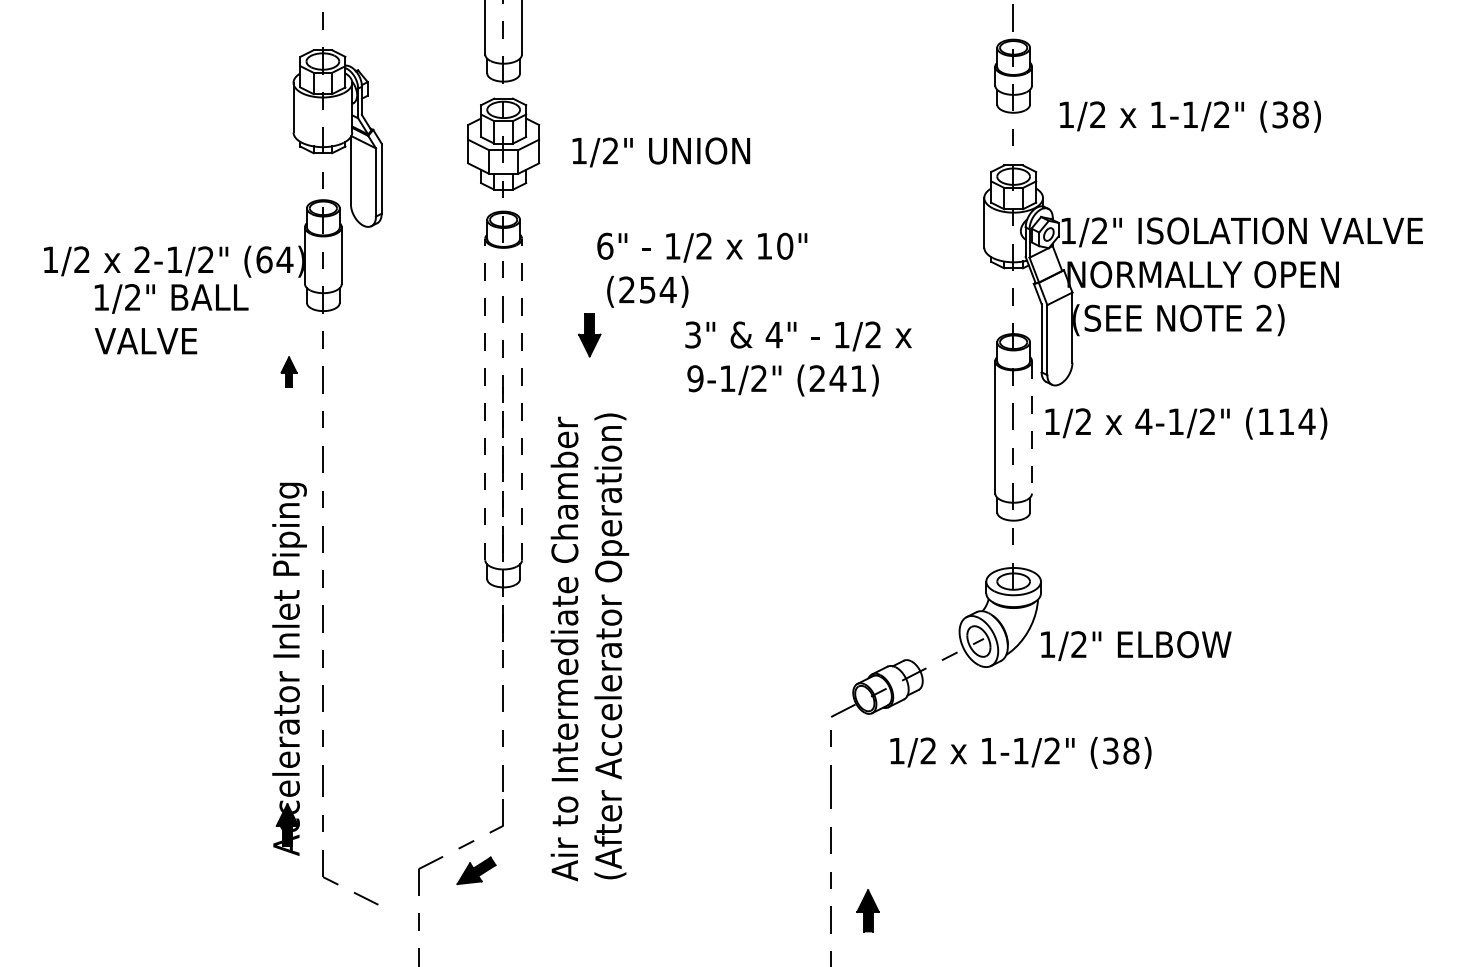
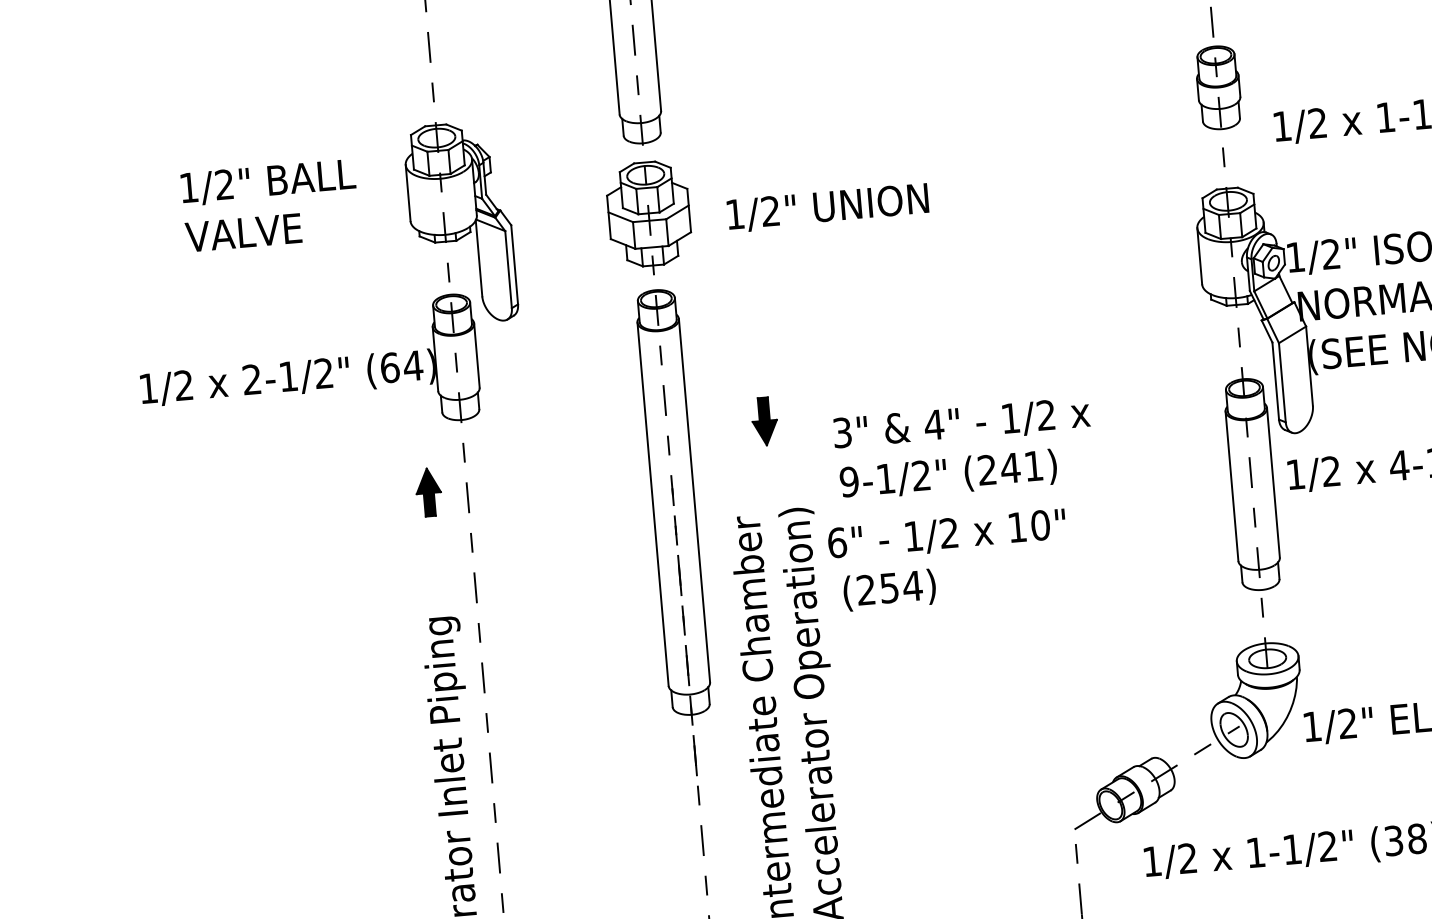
text: (702, 269) -> (949, 559), moved
text: (171, 319) -> (270, 205), moved
text: (798, 358) -> (963, 449), moved
part: (288, 371) -> (428, 491), size x1.43
line: (485, 399) -> (653, 504), dashed -> solid
line: (521, 399) -> (693, 500), dashed -> solid
line: (1031, 427) -> (1272, 482), dashed -> solid

